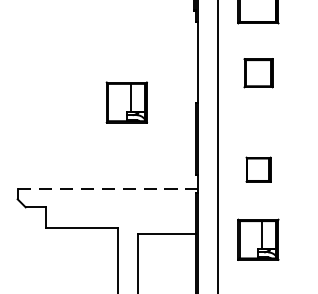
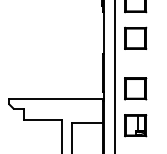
part: (258, 71) -> (135, 37), size x1.43
part: (126, 102) -> (66, 53), removed
part: (258, 168) -> (135, 88), size x1.67
line: (109, 189) -> (57, 99), dashed -> solid

